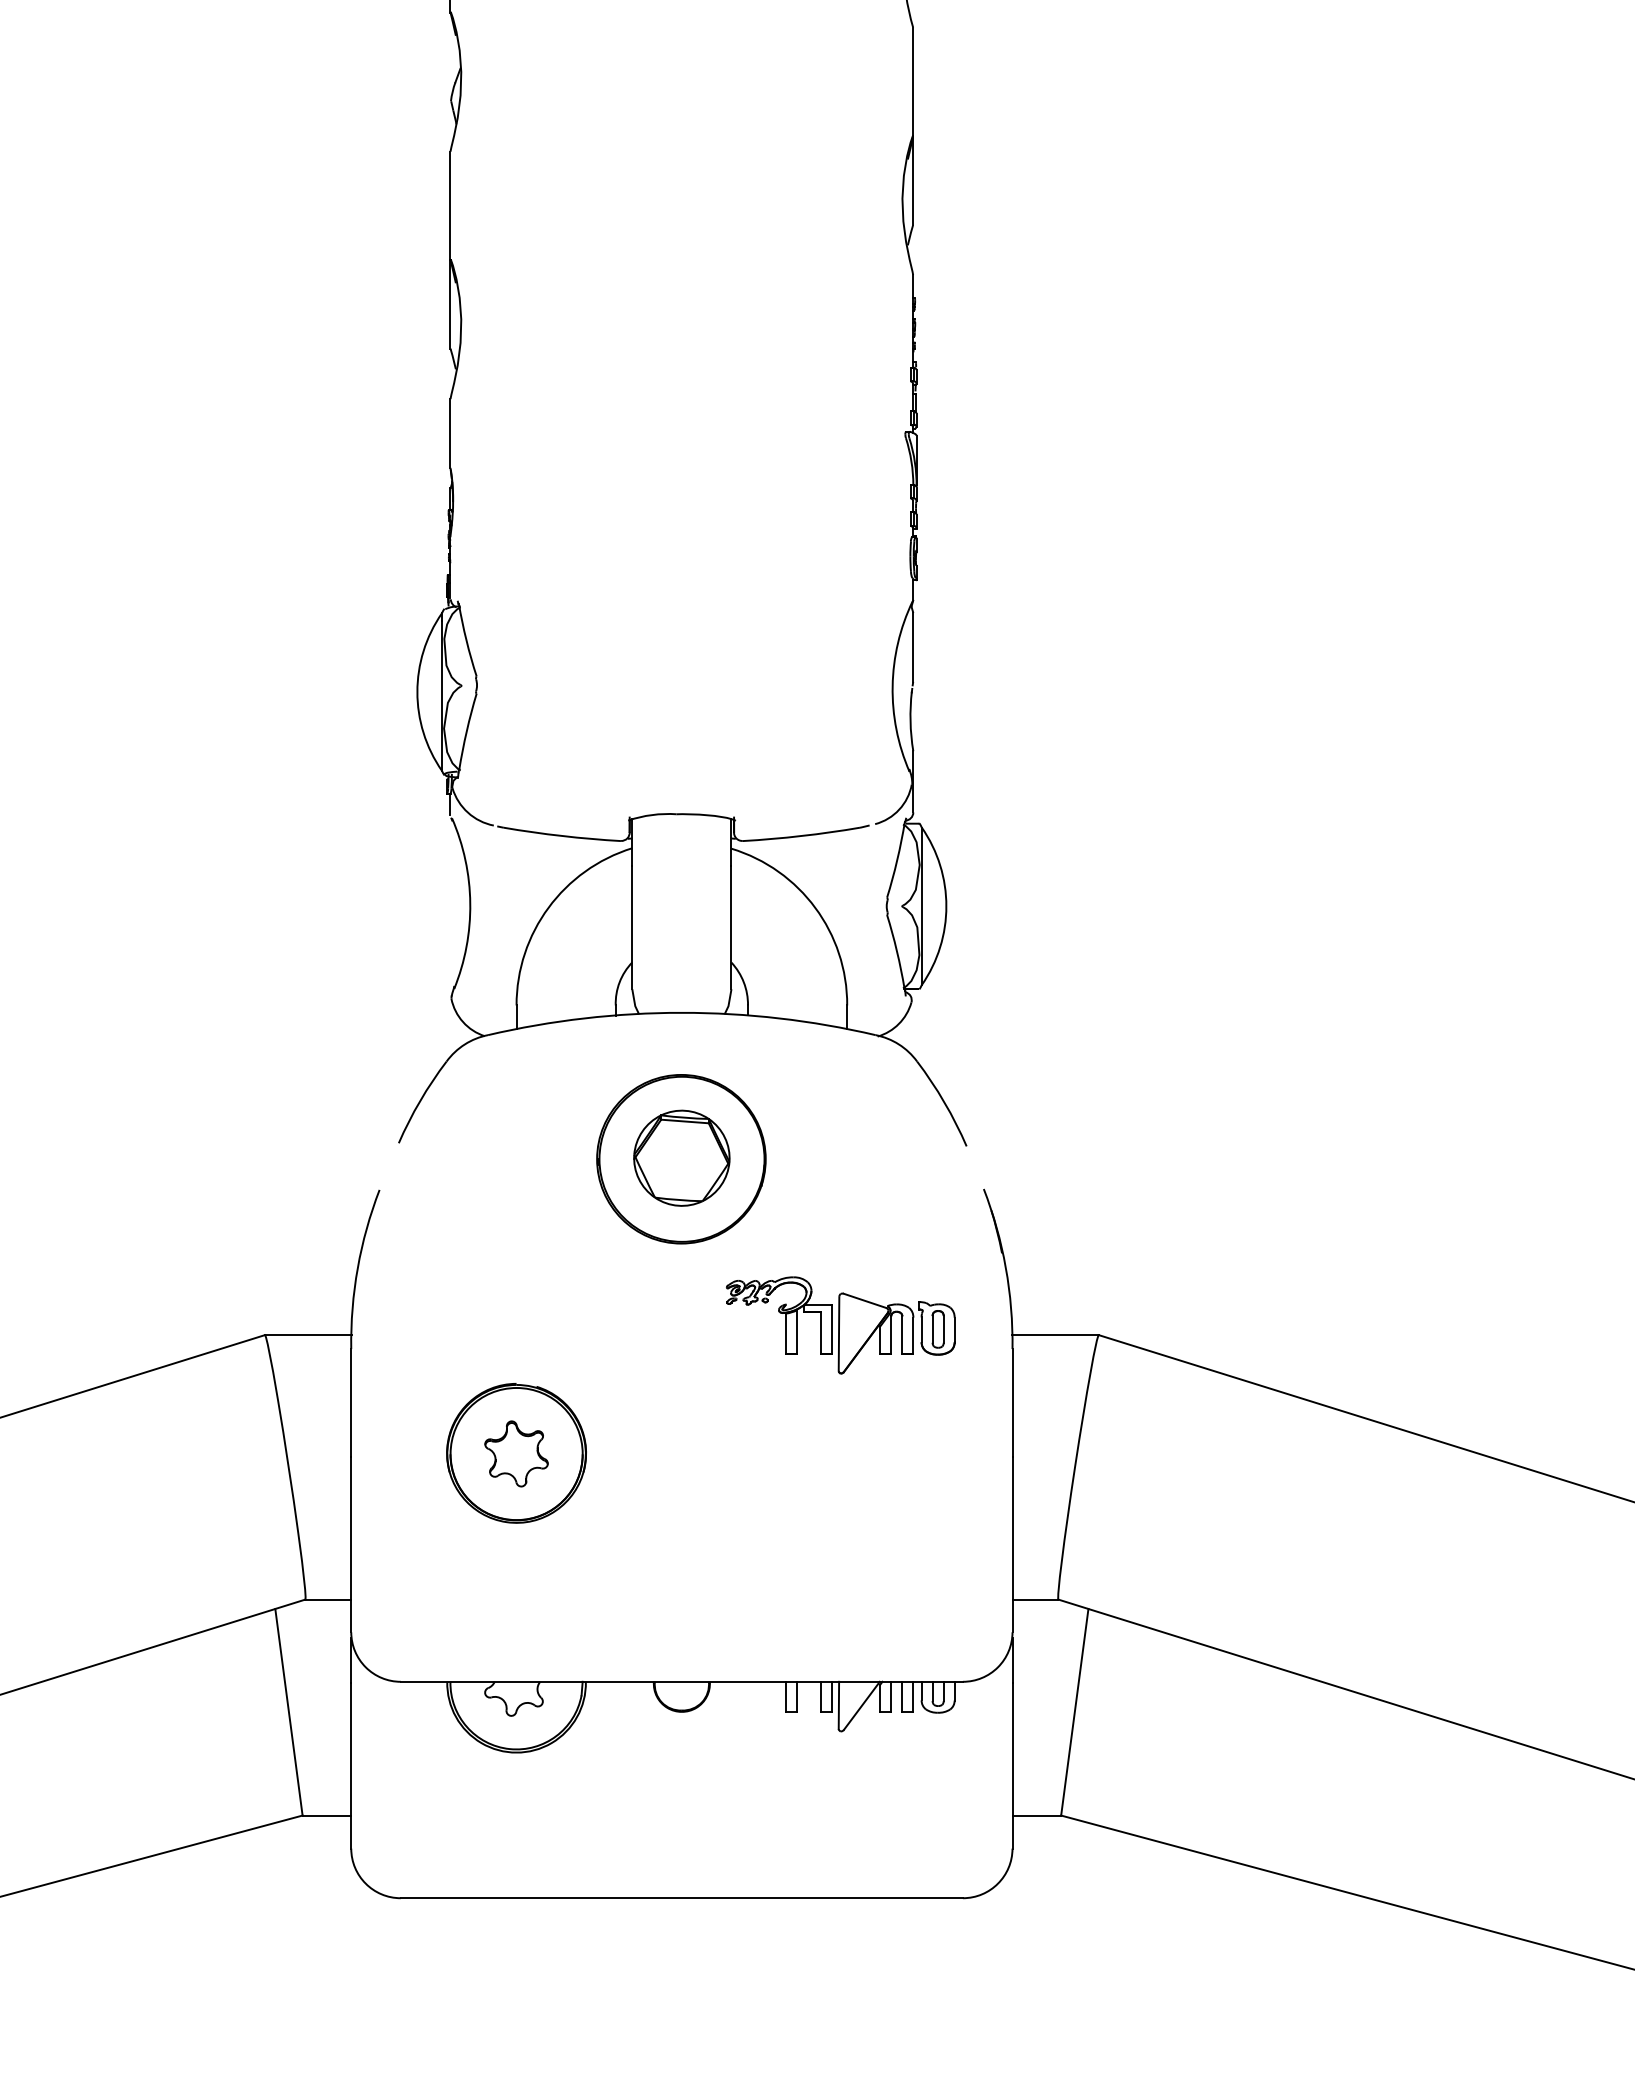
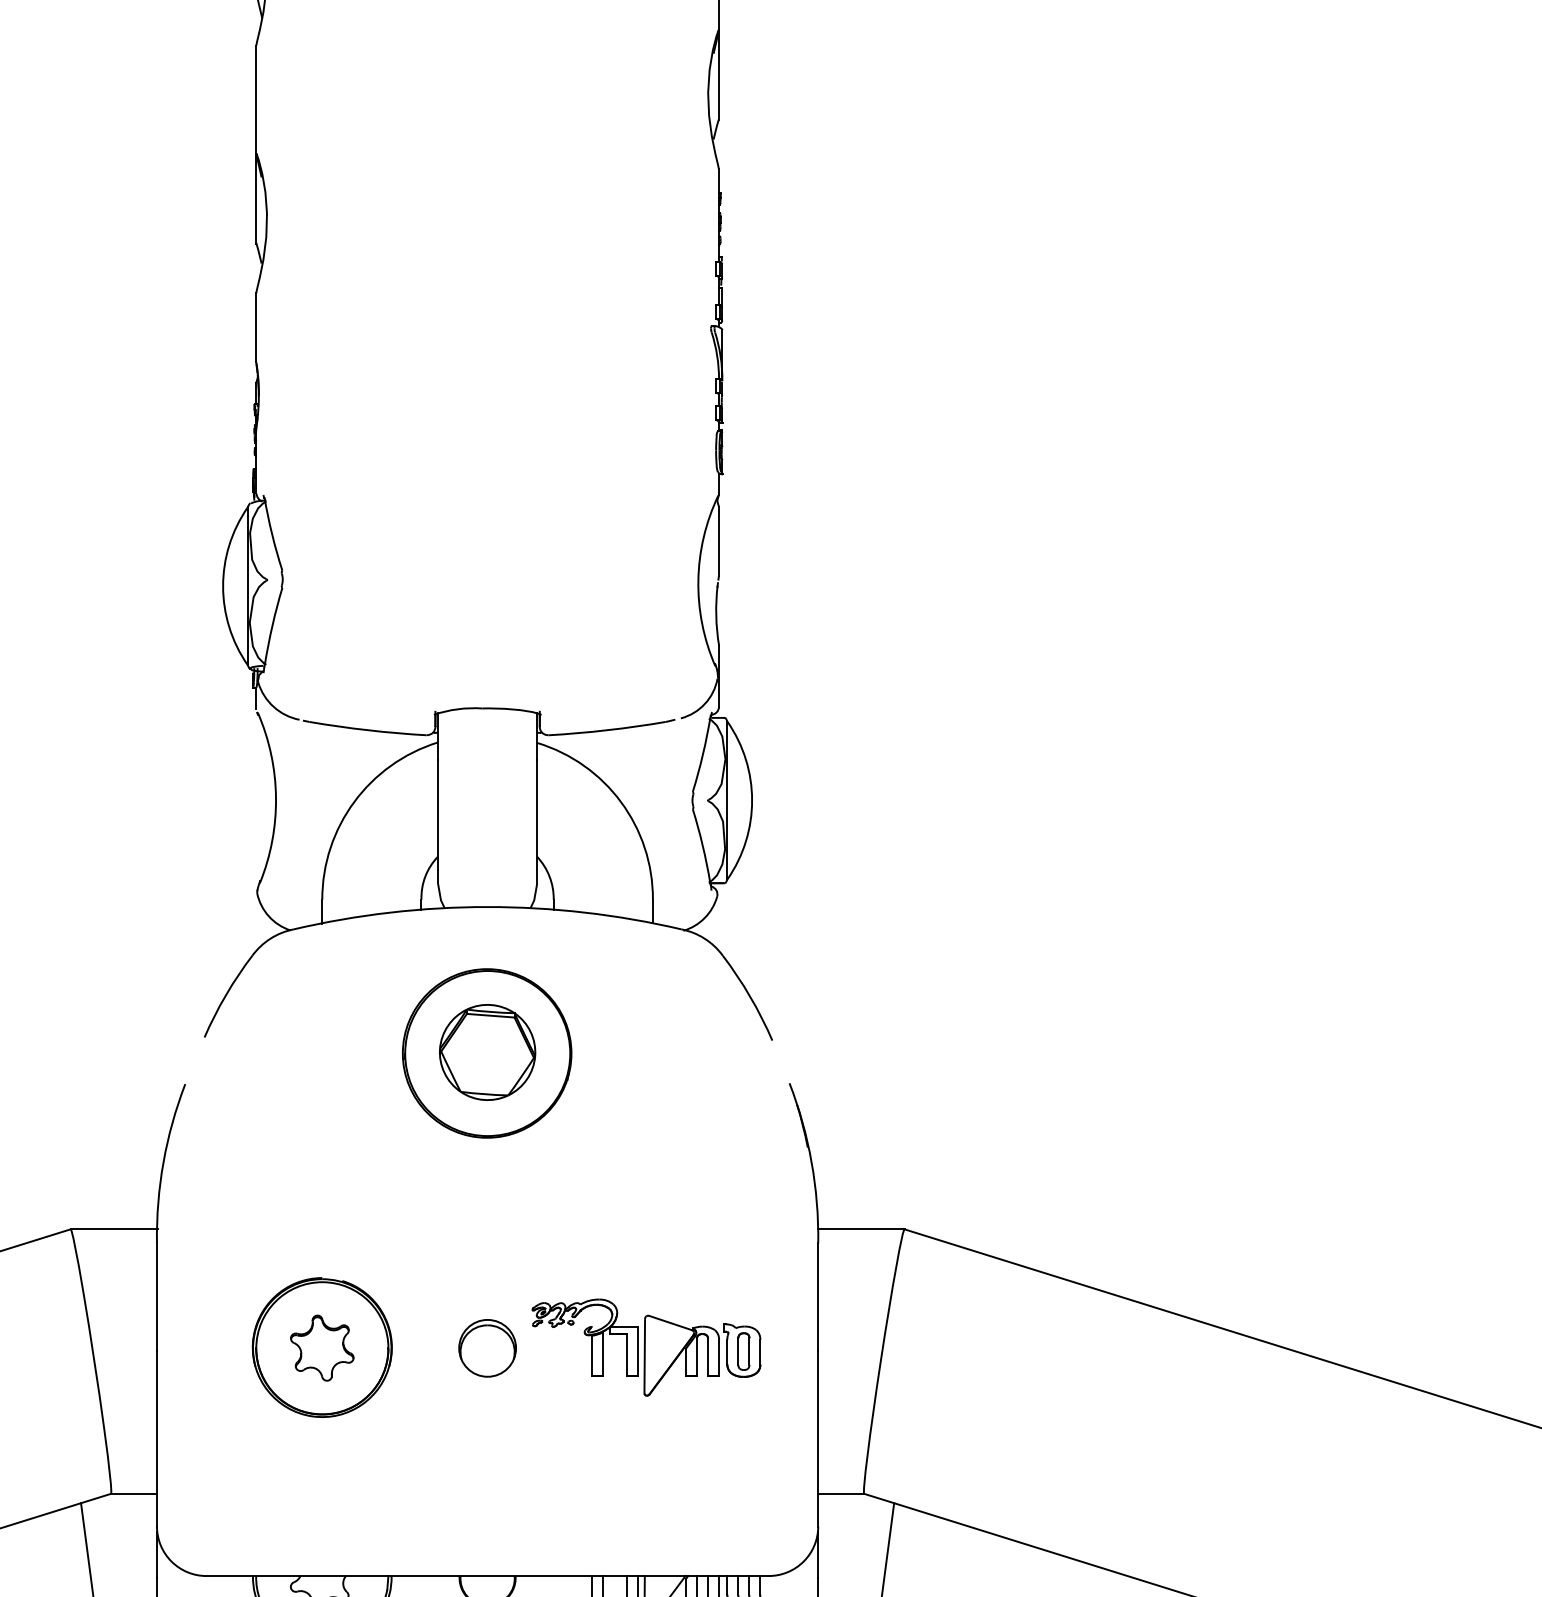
part: (840, 1325) -> (646, 1347), moved
part: (681, 1453) -> (487, 1347), added

